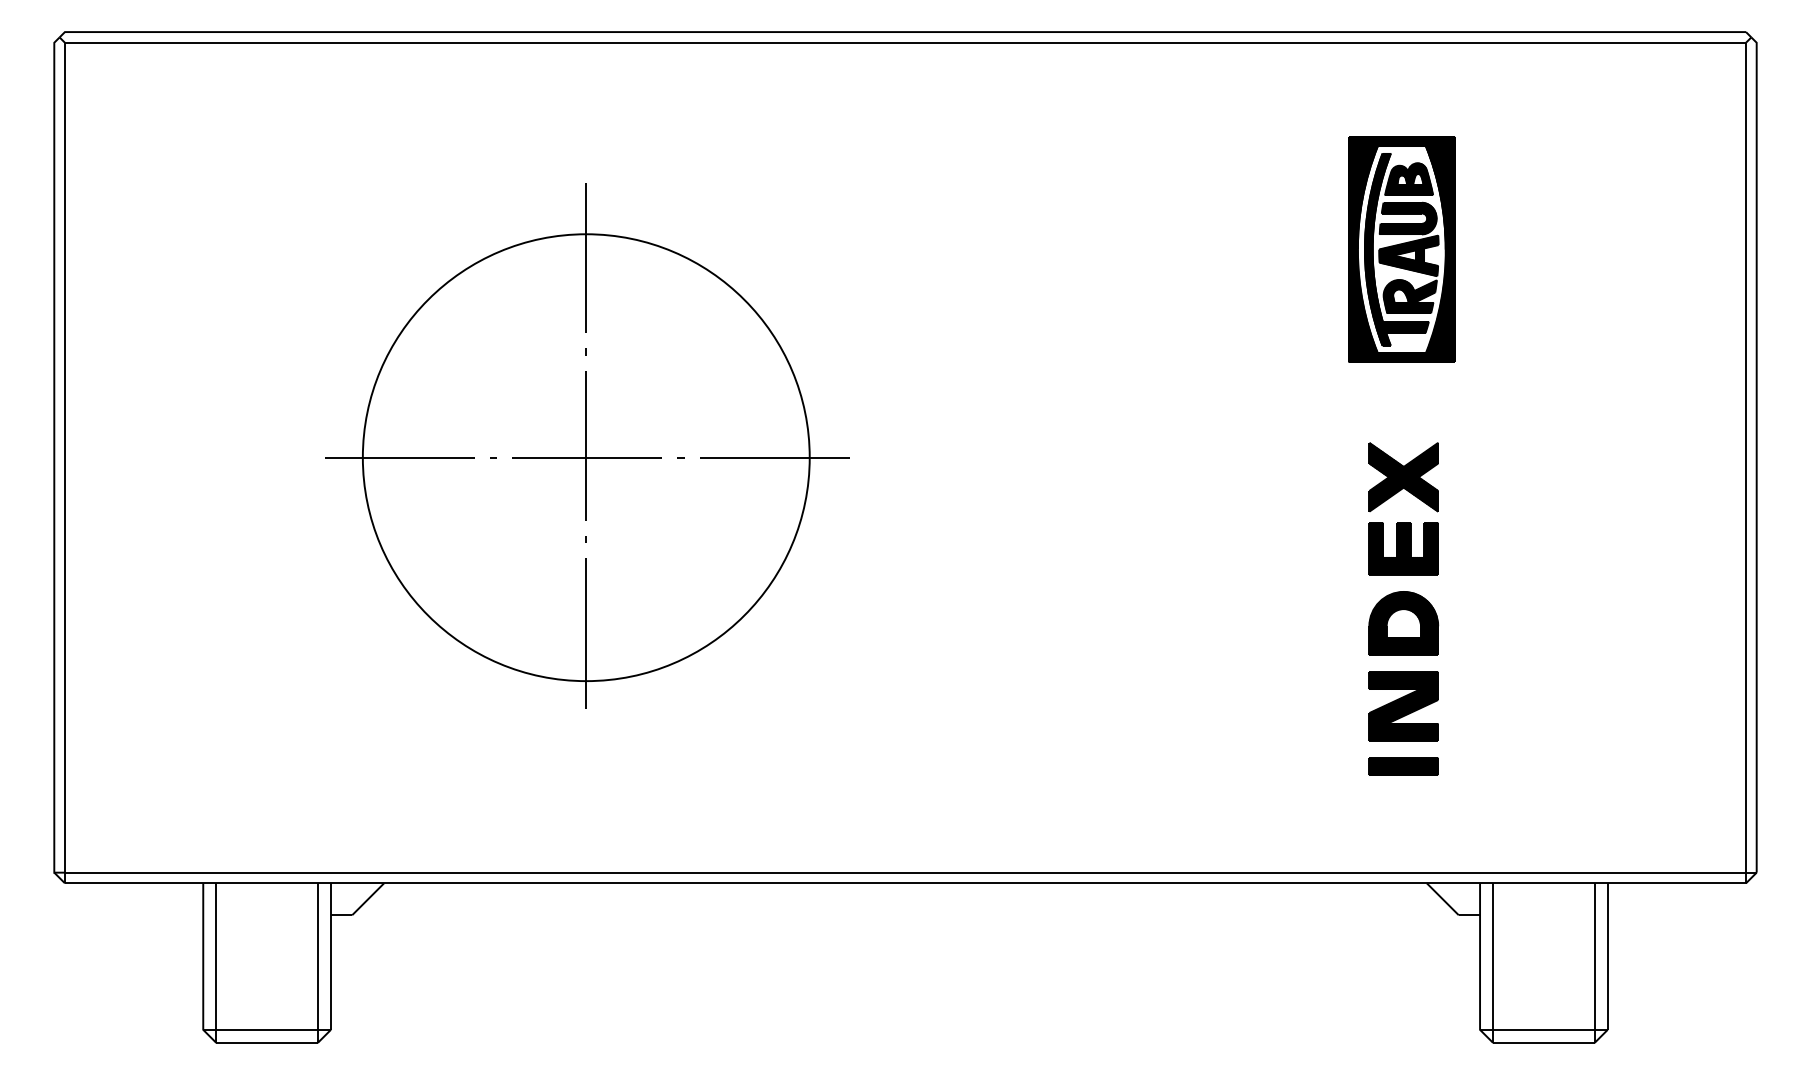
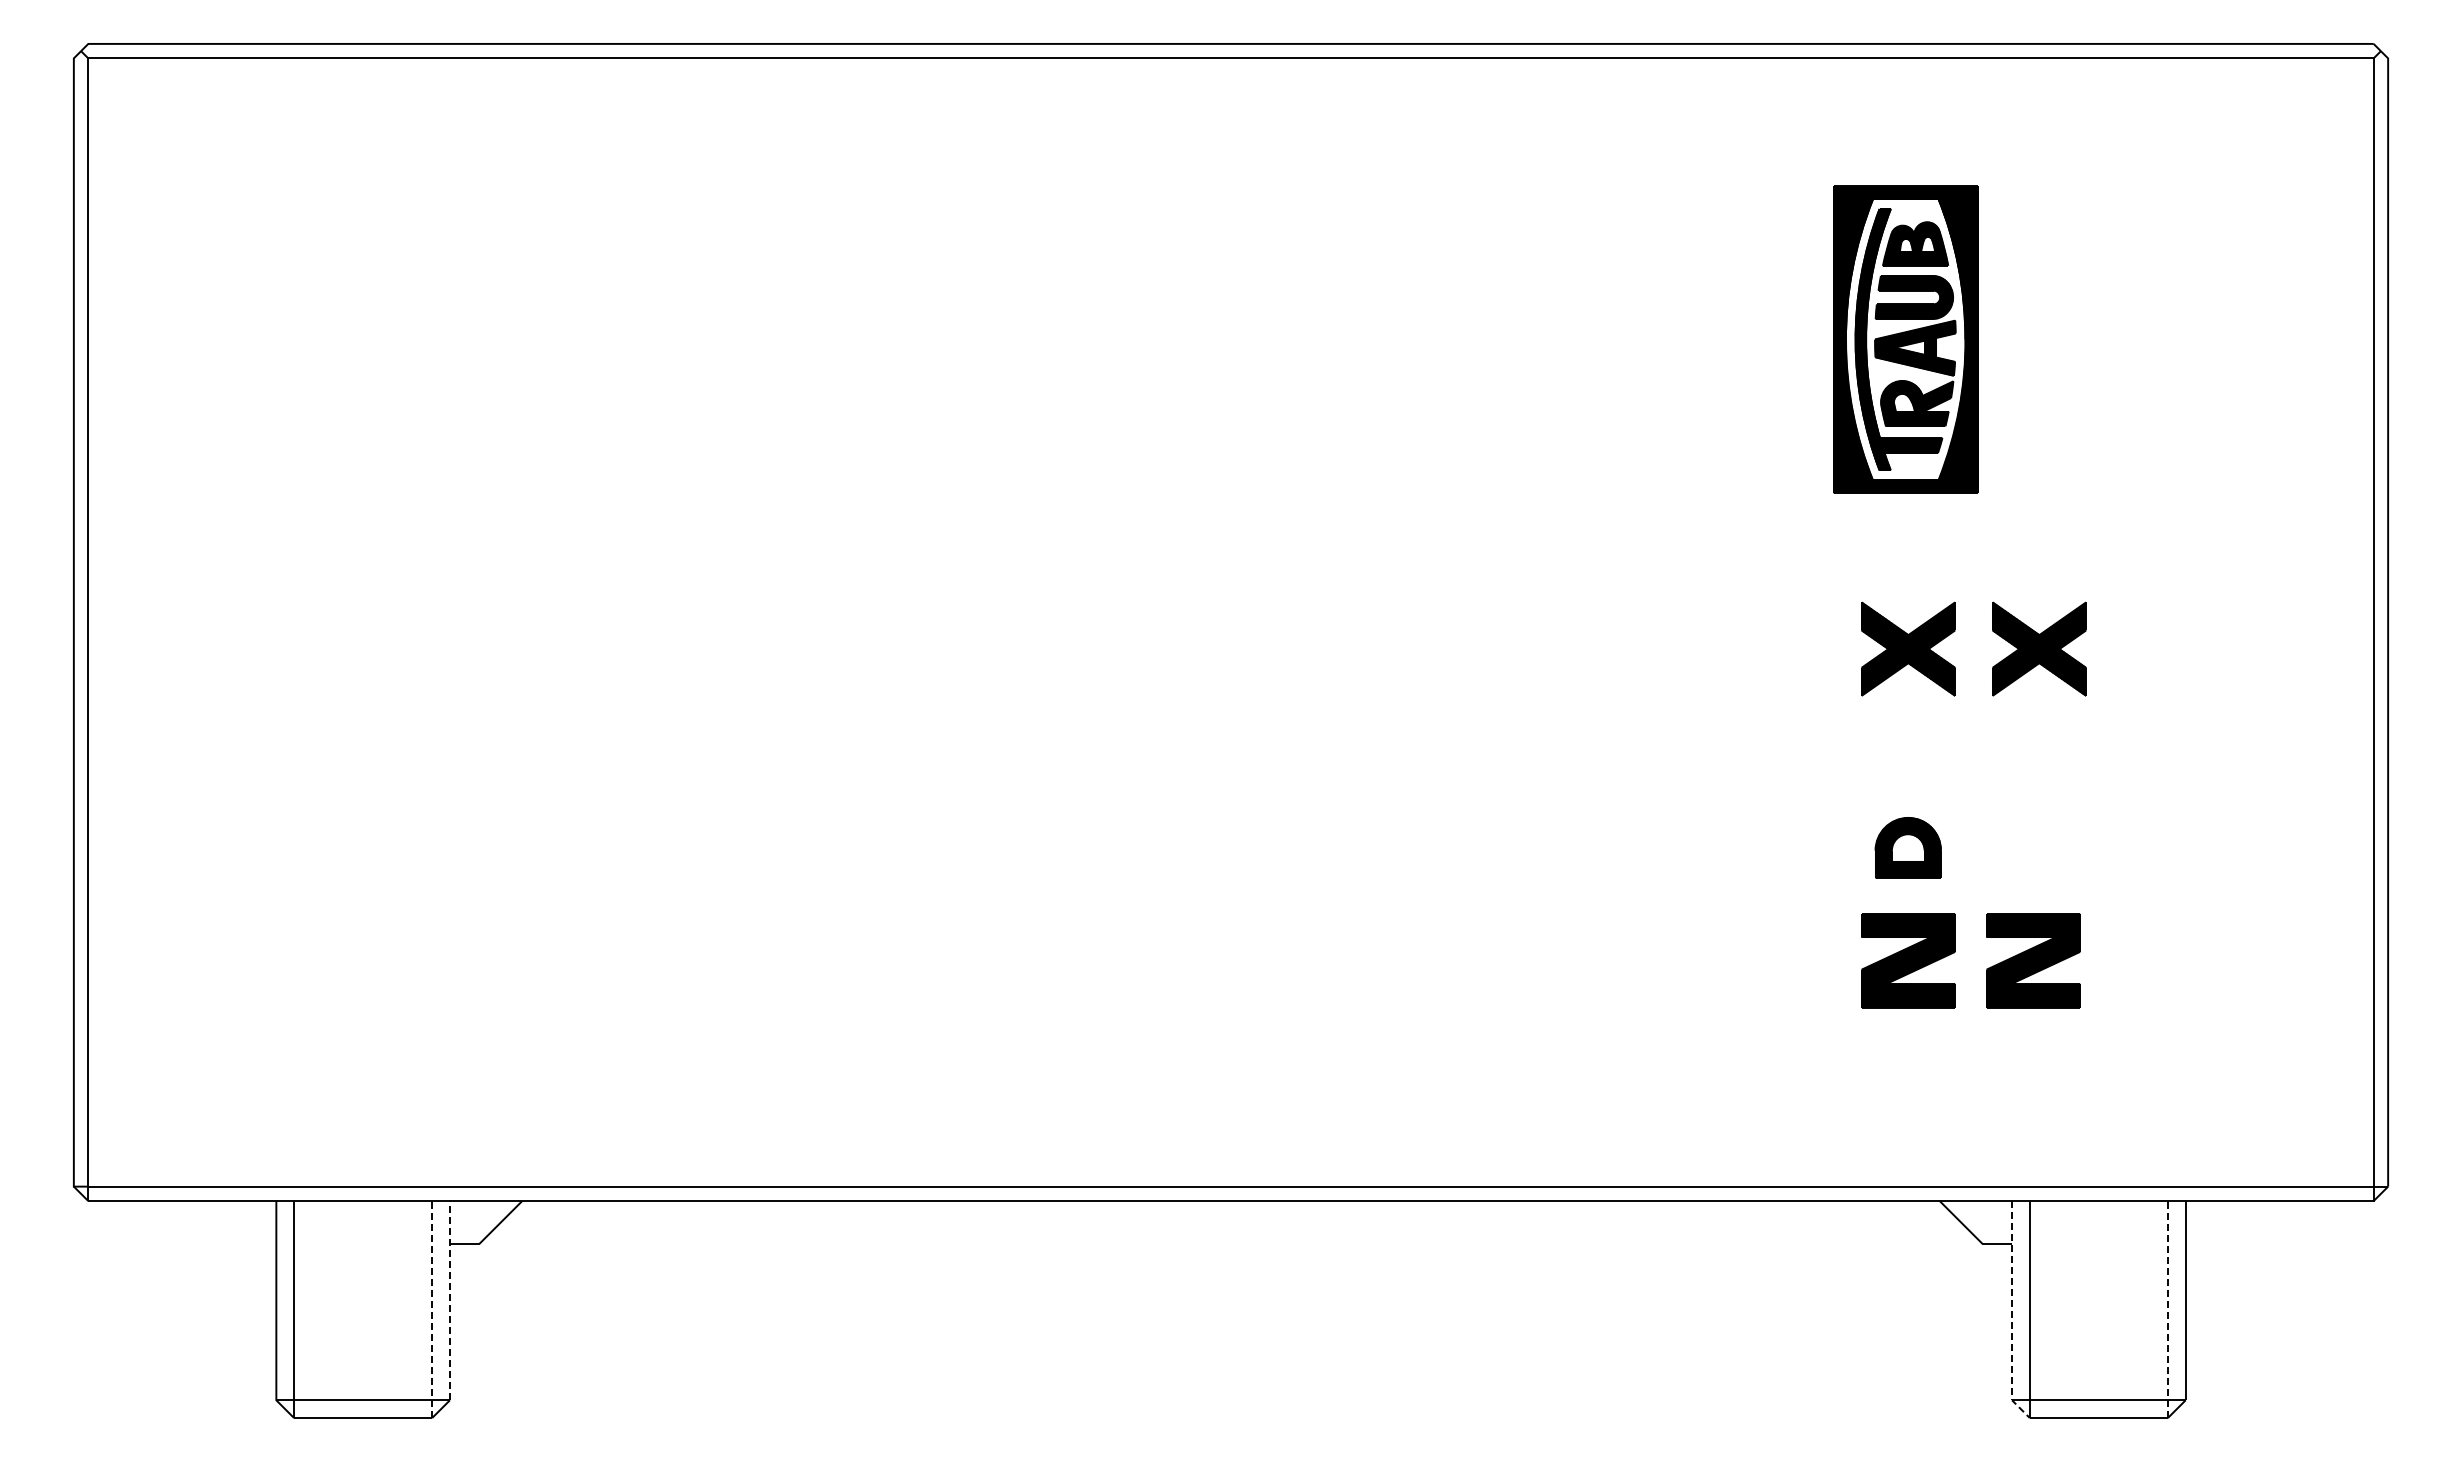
part: (587, 445) -> (798, 606), removed
part: (1500, 476) -> (2039, 648), added
part: (1403, 548) -> (1908, 746), removed
part: (1403, 623) -> (1907, 847), size x0.7
part: (1495, 706) -> (2033, 960), added
part: (1403, 766) -> (1908, 1042), removed
line: (330, 956) -> (449, 1300), solid -> dashed
line: (318, 963) -> (432, 1309), solid -> dashed
line: (1594, 963) -> (2167, 1309), solid -> dashed
line: (1480, 966) -> (2012, 1314), solid -> dashed

